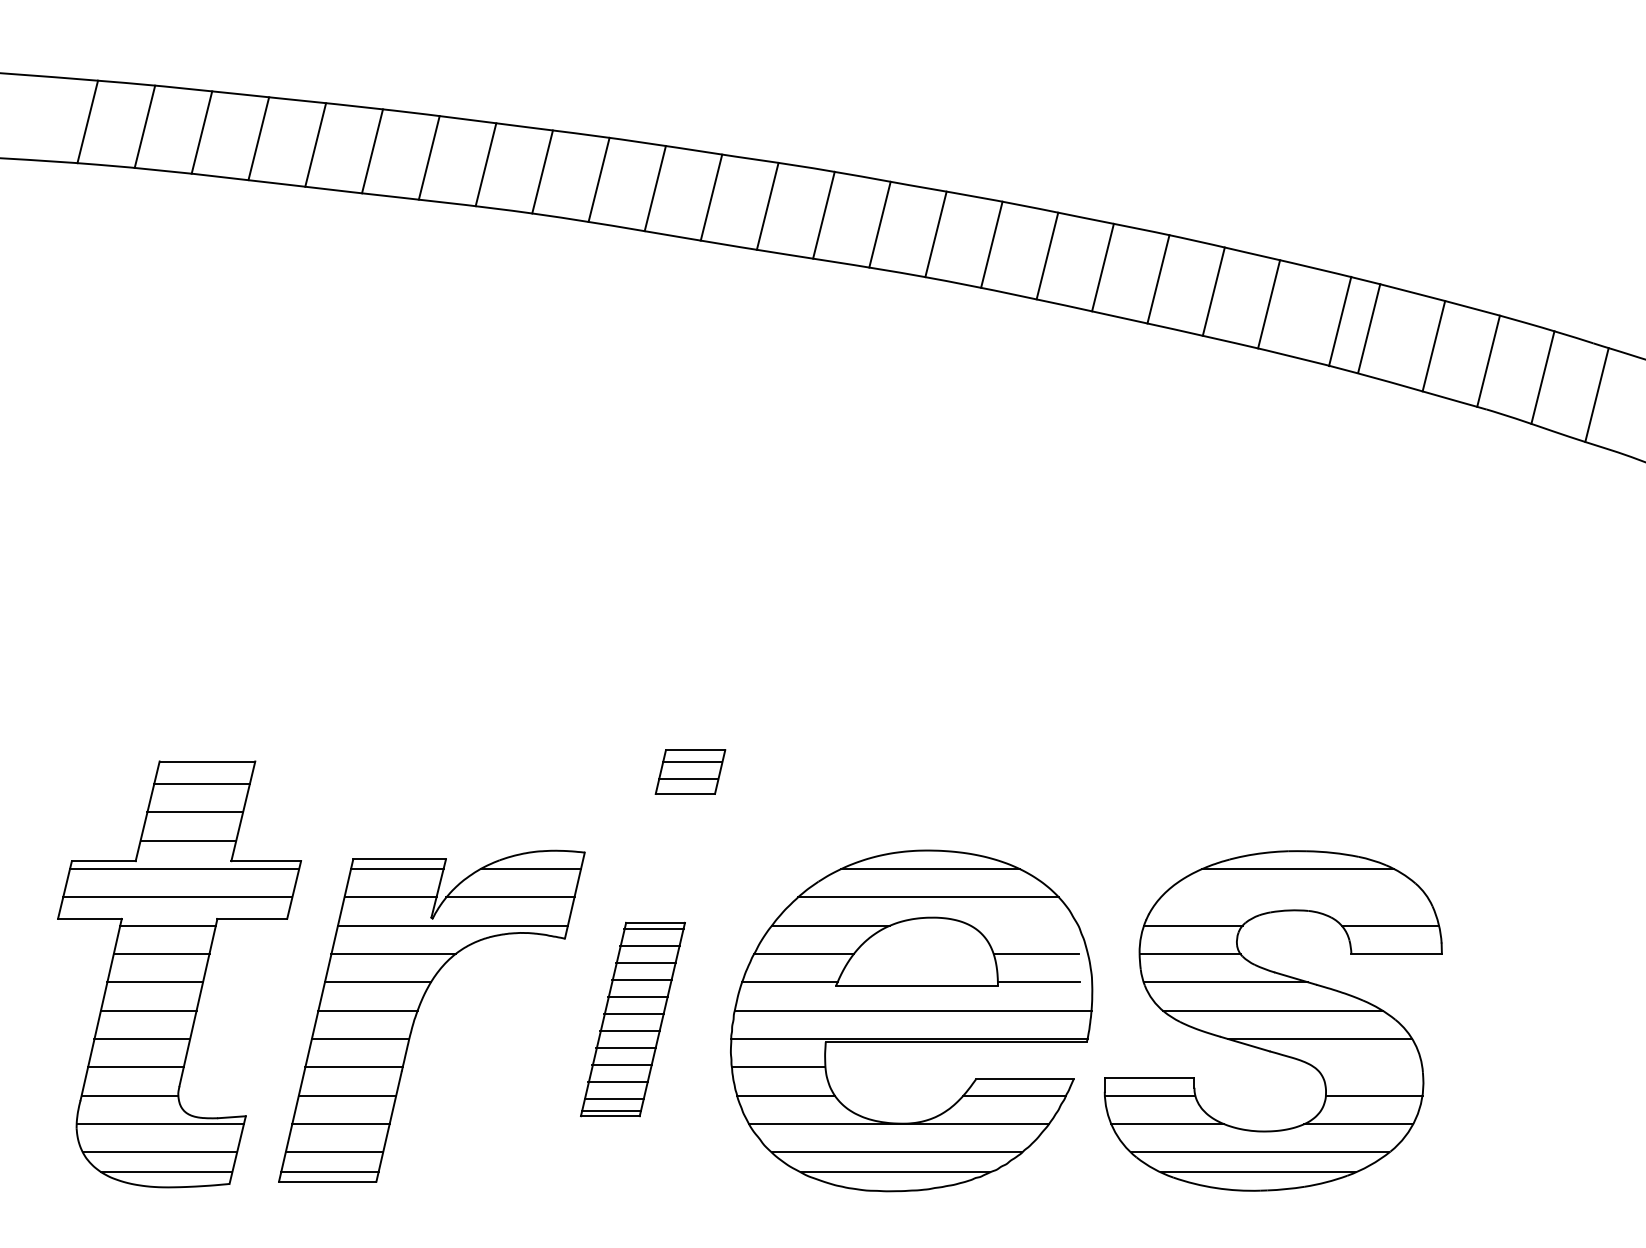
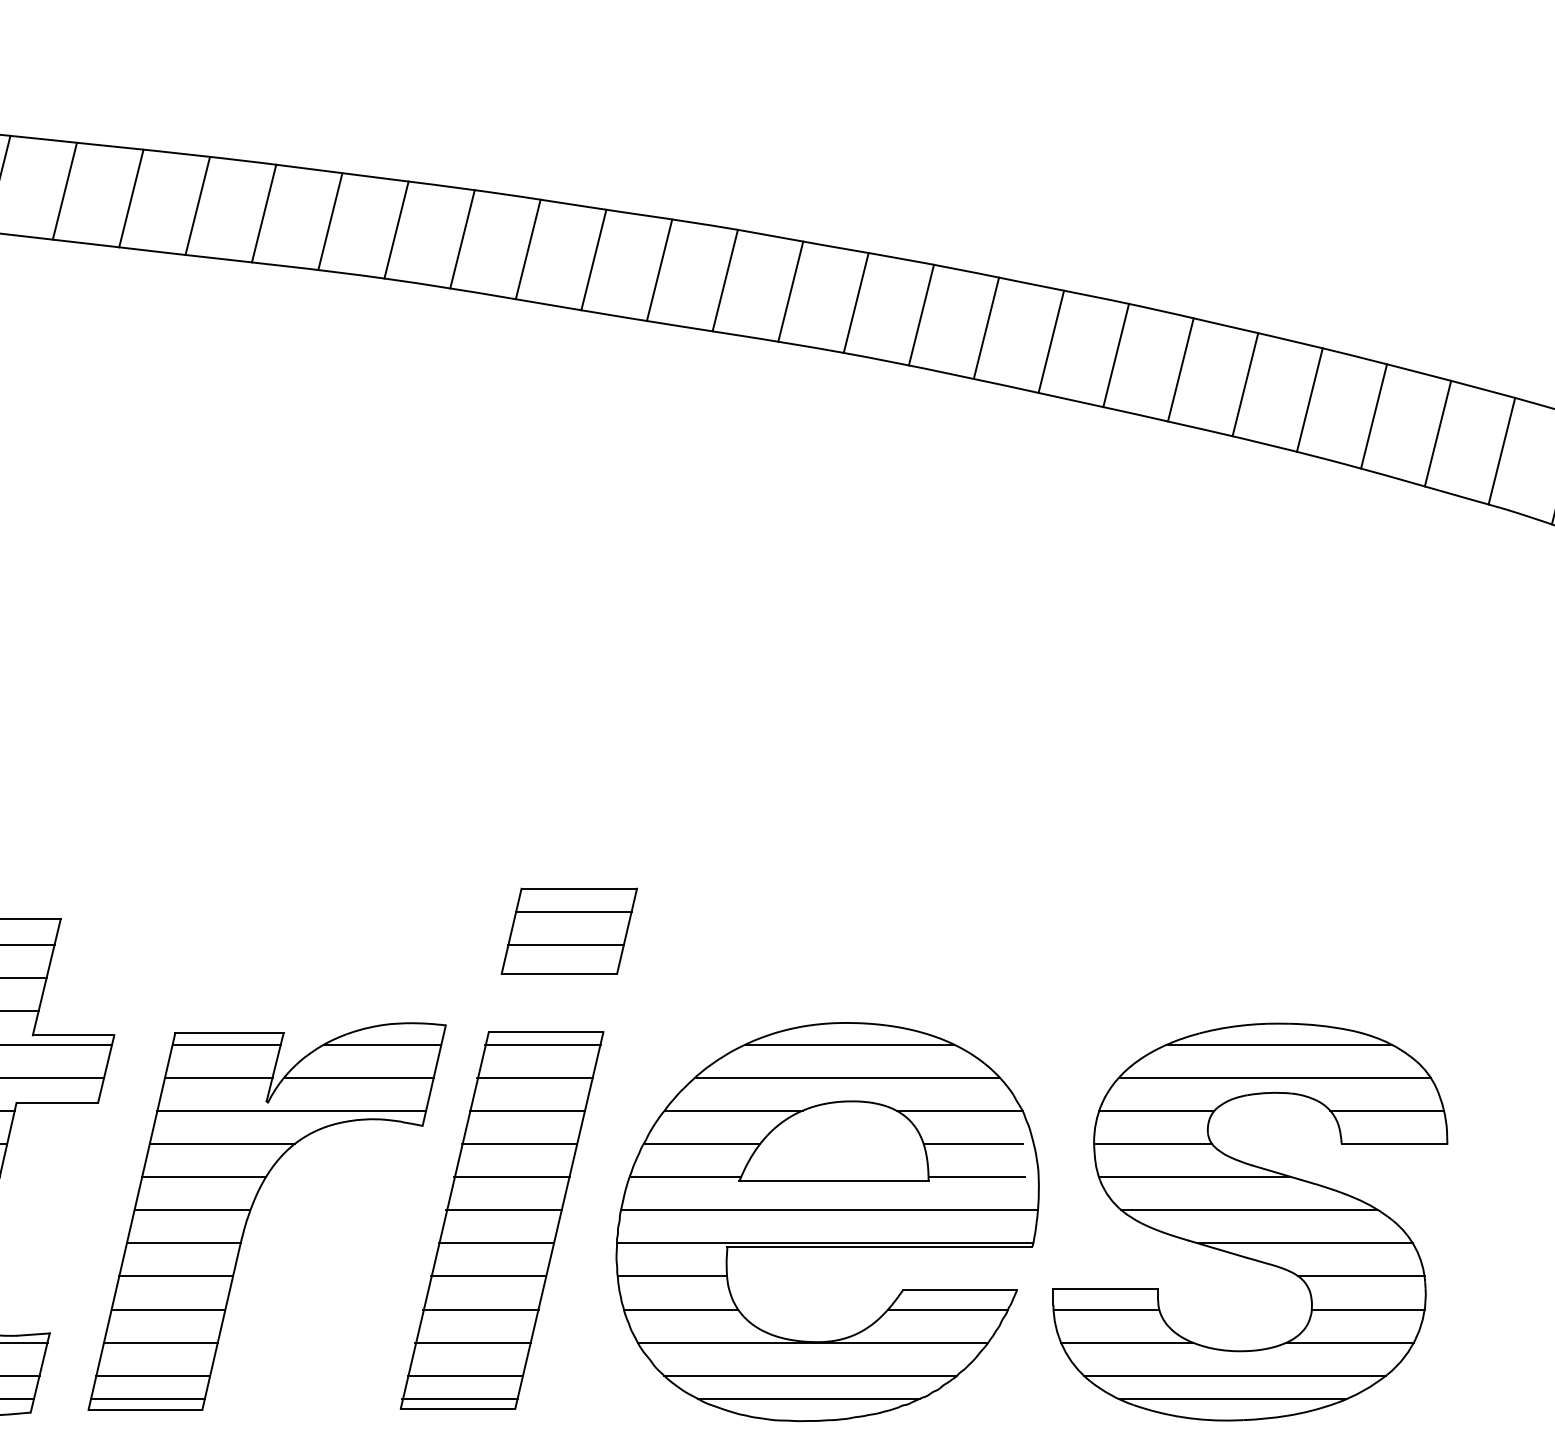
line: (1340, 321) -> (1374, 416), moved
line: (1369, 328) -> (1310, 400), moved
part: (690, 771) -> (569, 930), size x1.67
line: (1293, 897) -> (1273, 1077), added
line: (1024, 925) -> (959, 1110), added
part: (632, 1019) -> (501, 1220), size x1.67
line: (1368, 1067) -> (1361, 1276), added

